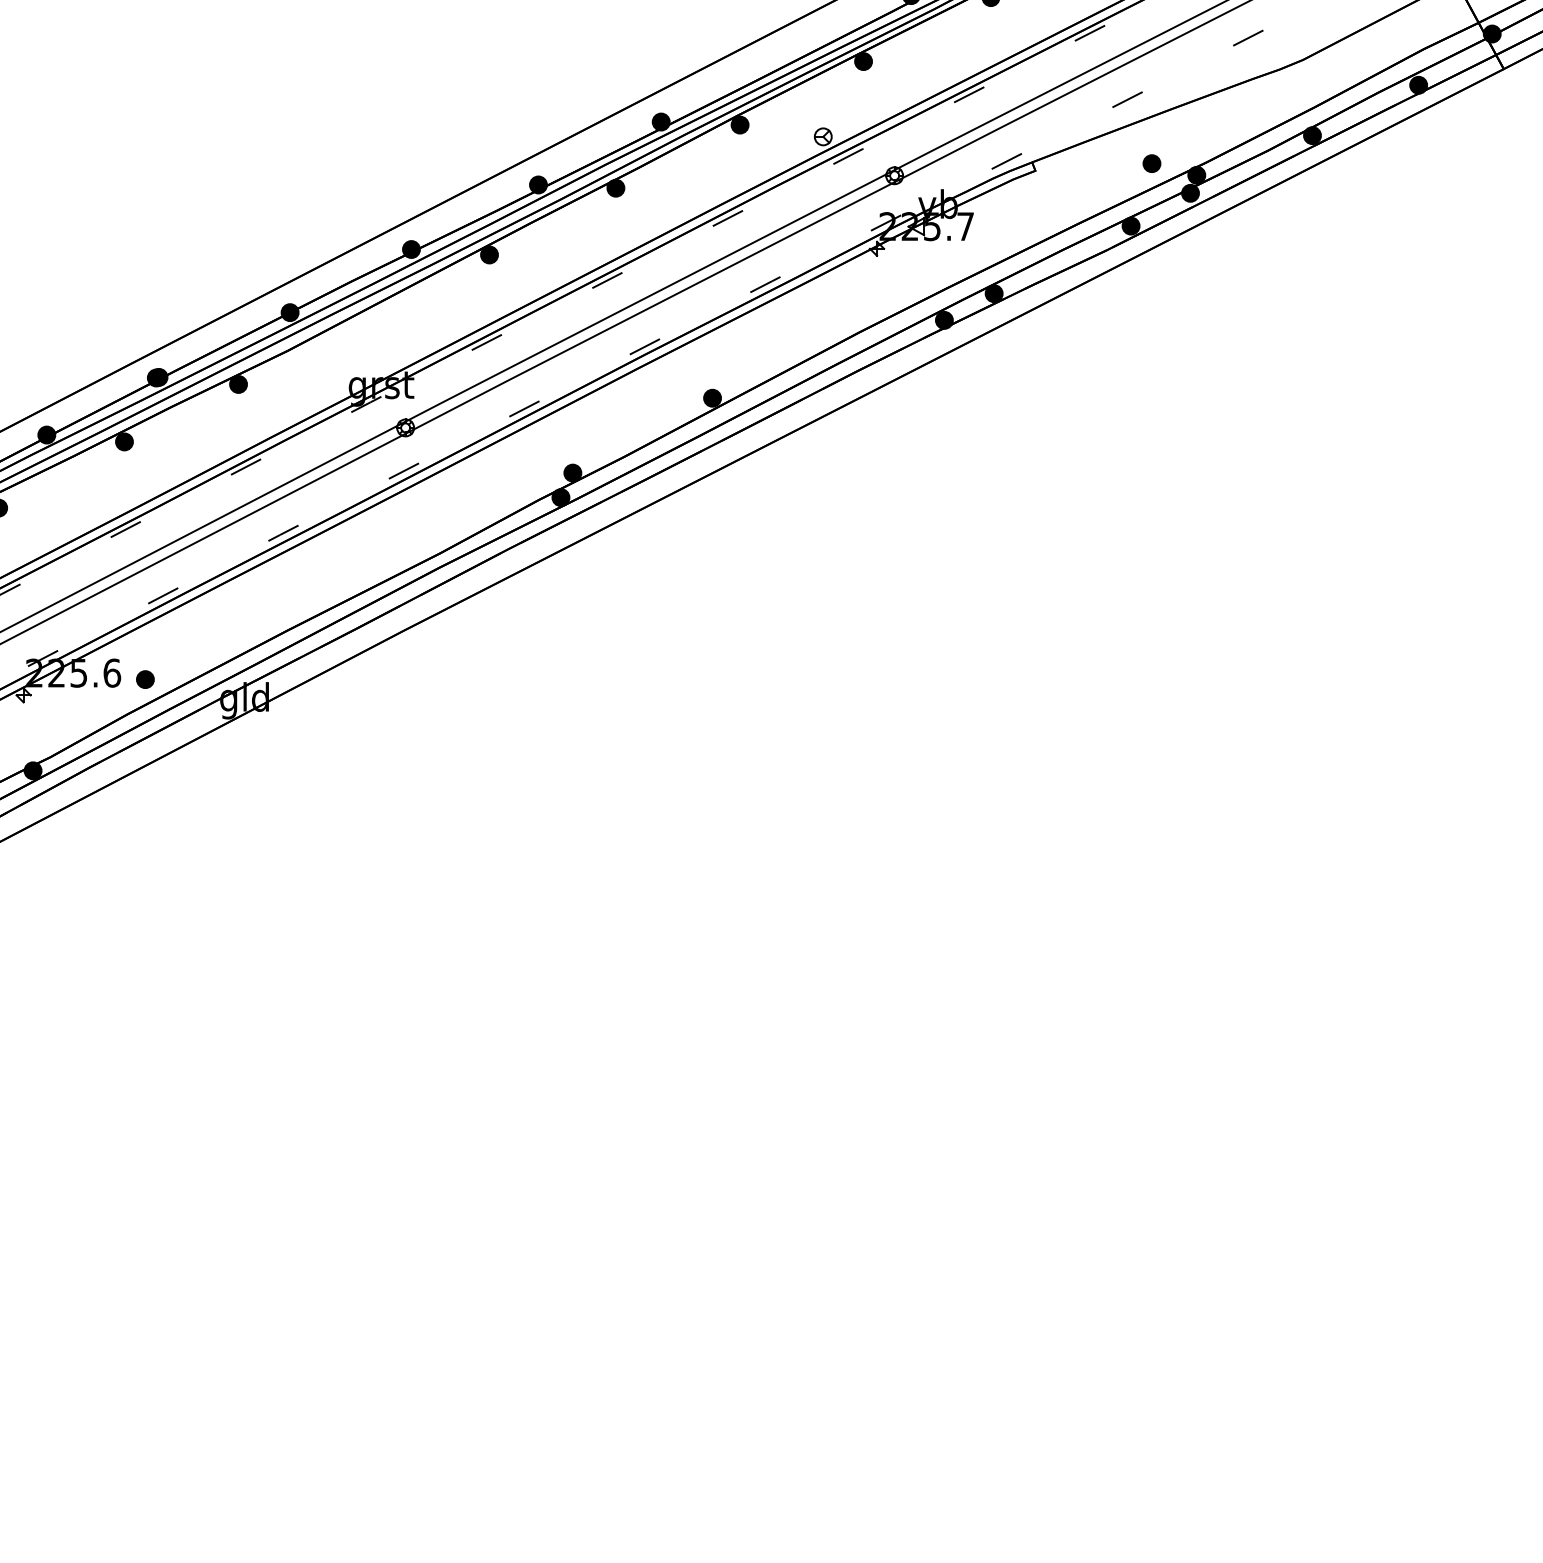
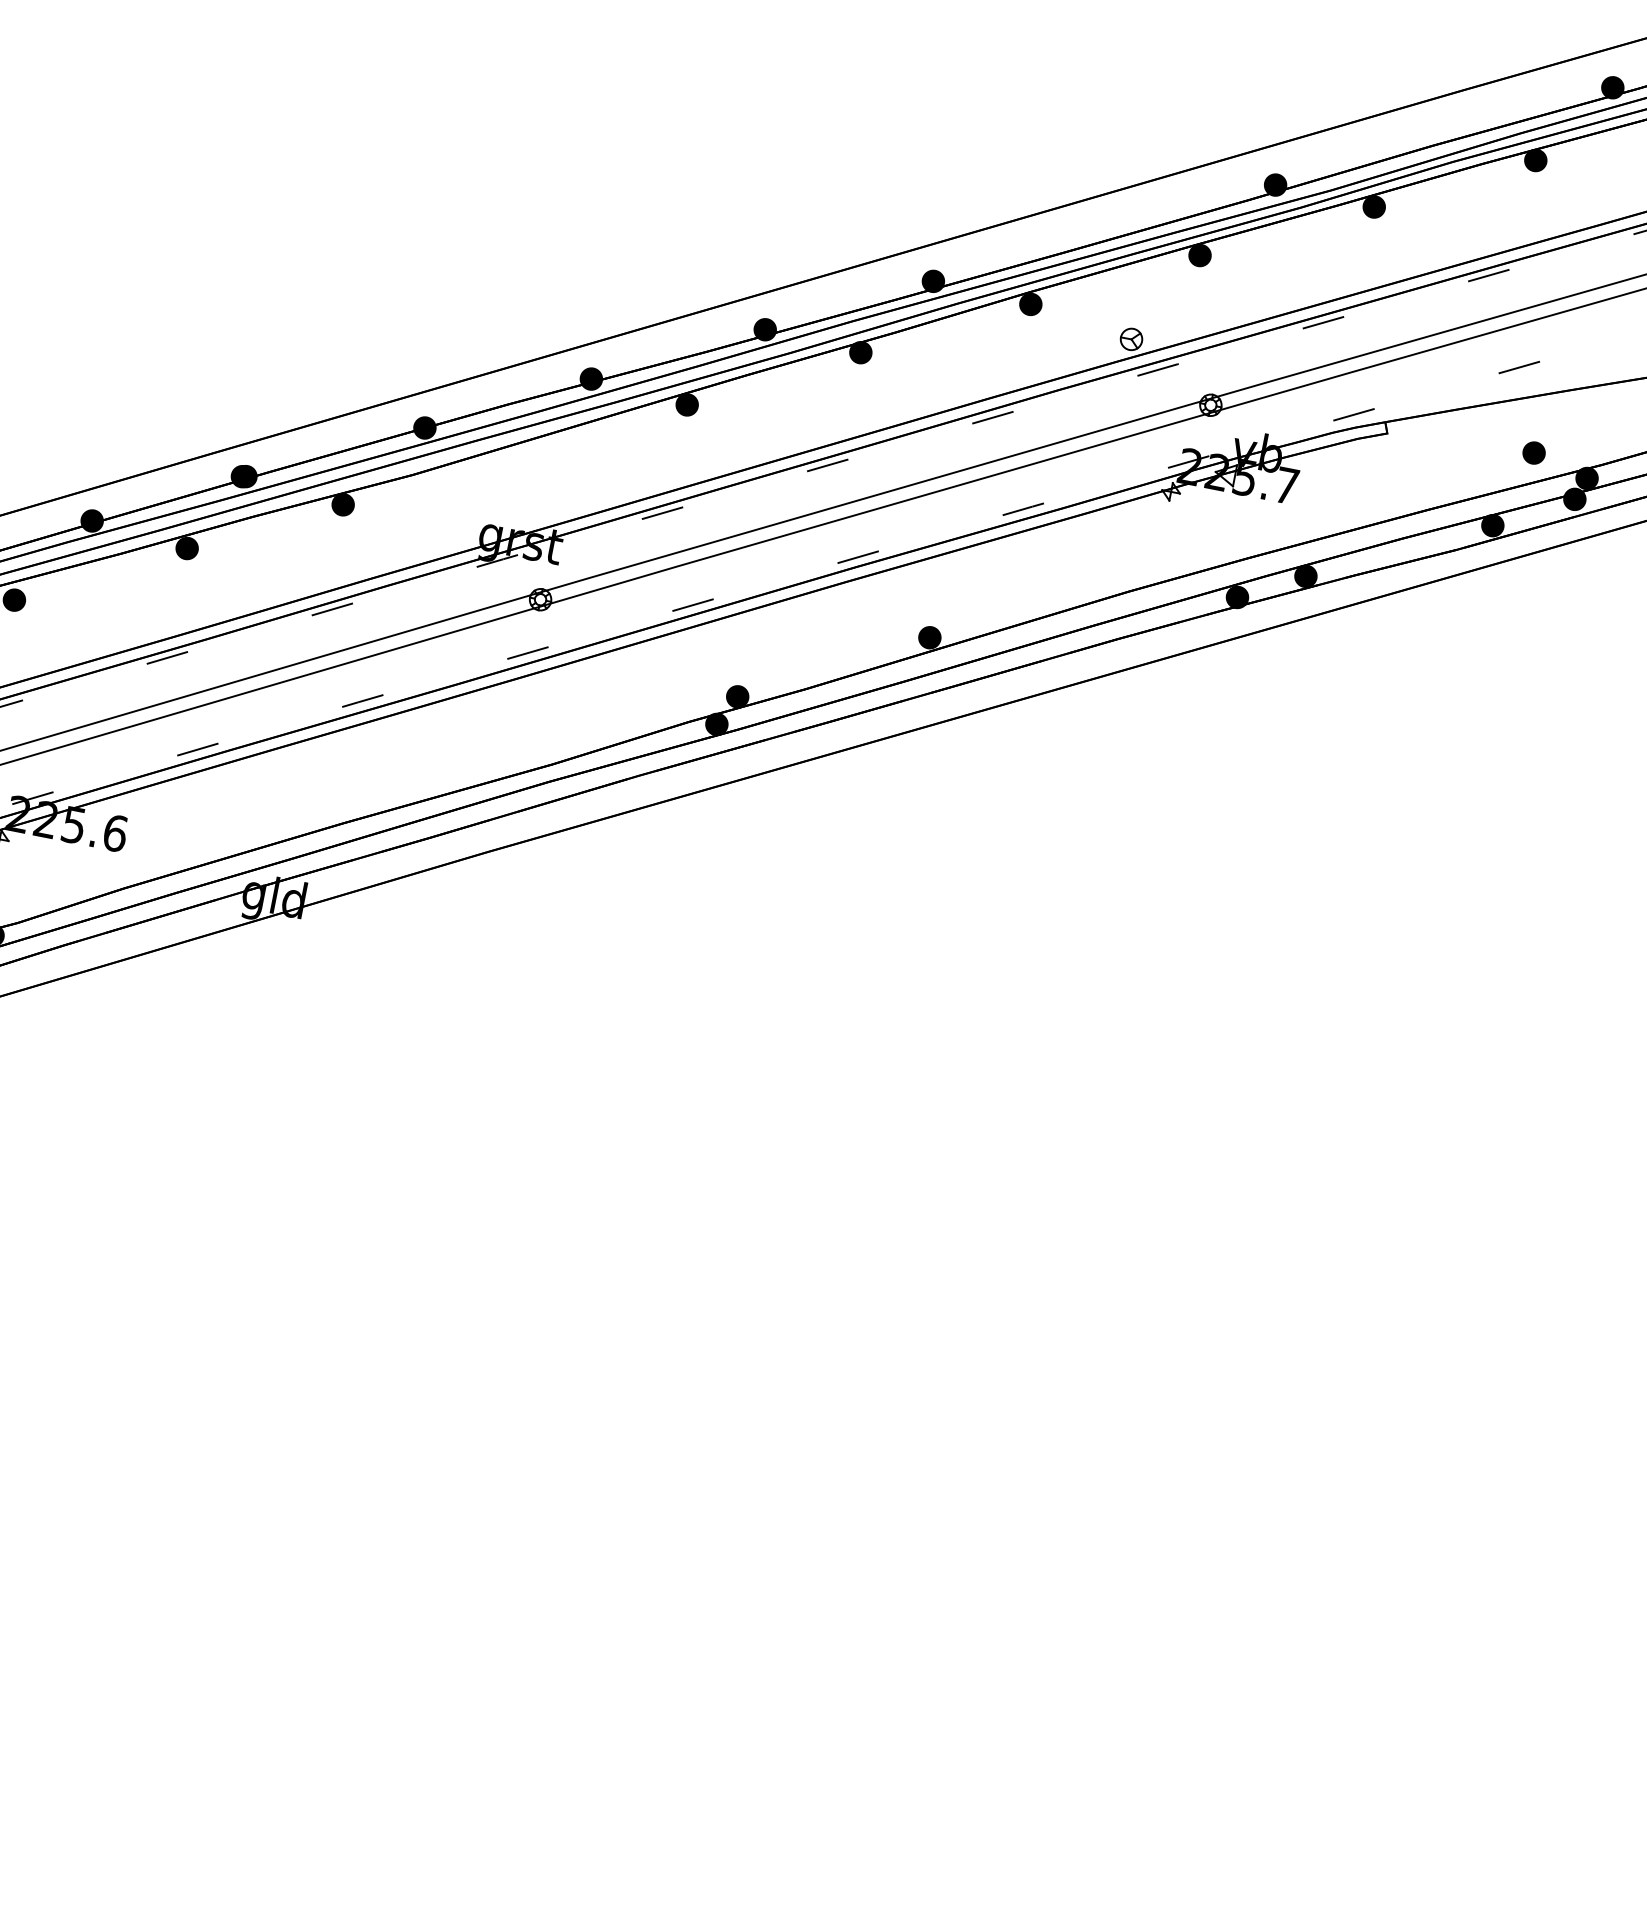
part: (145, 679) -> (155, 849), removed

